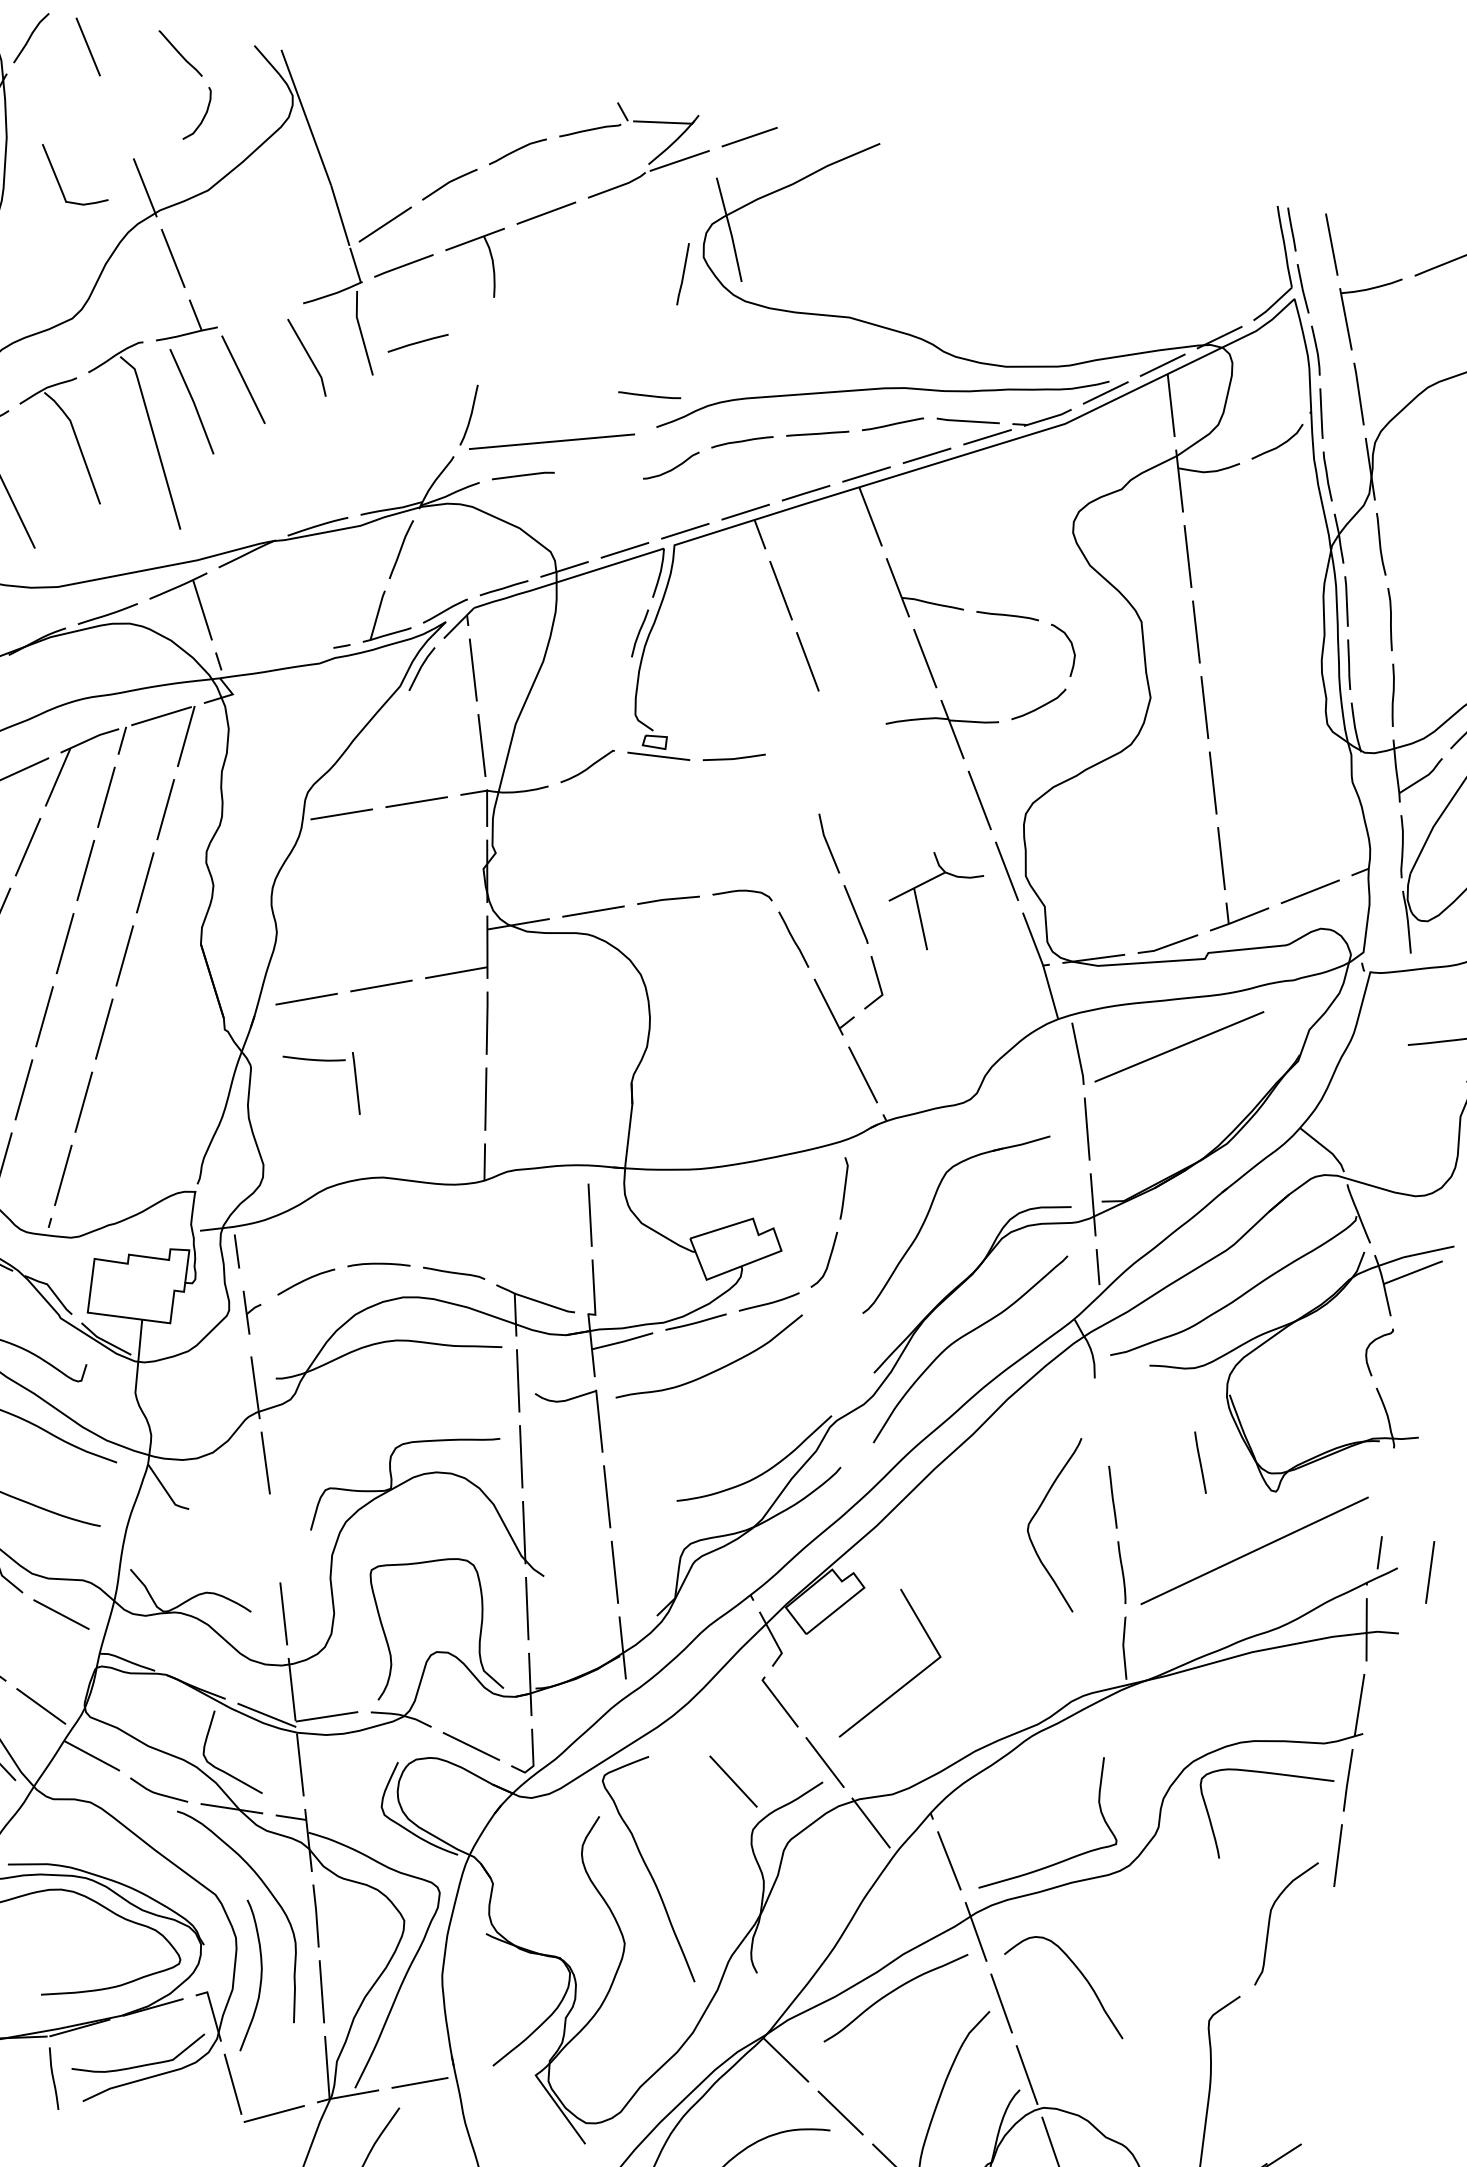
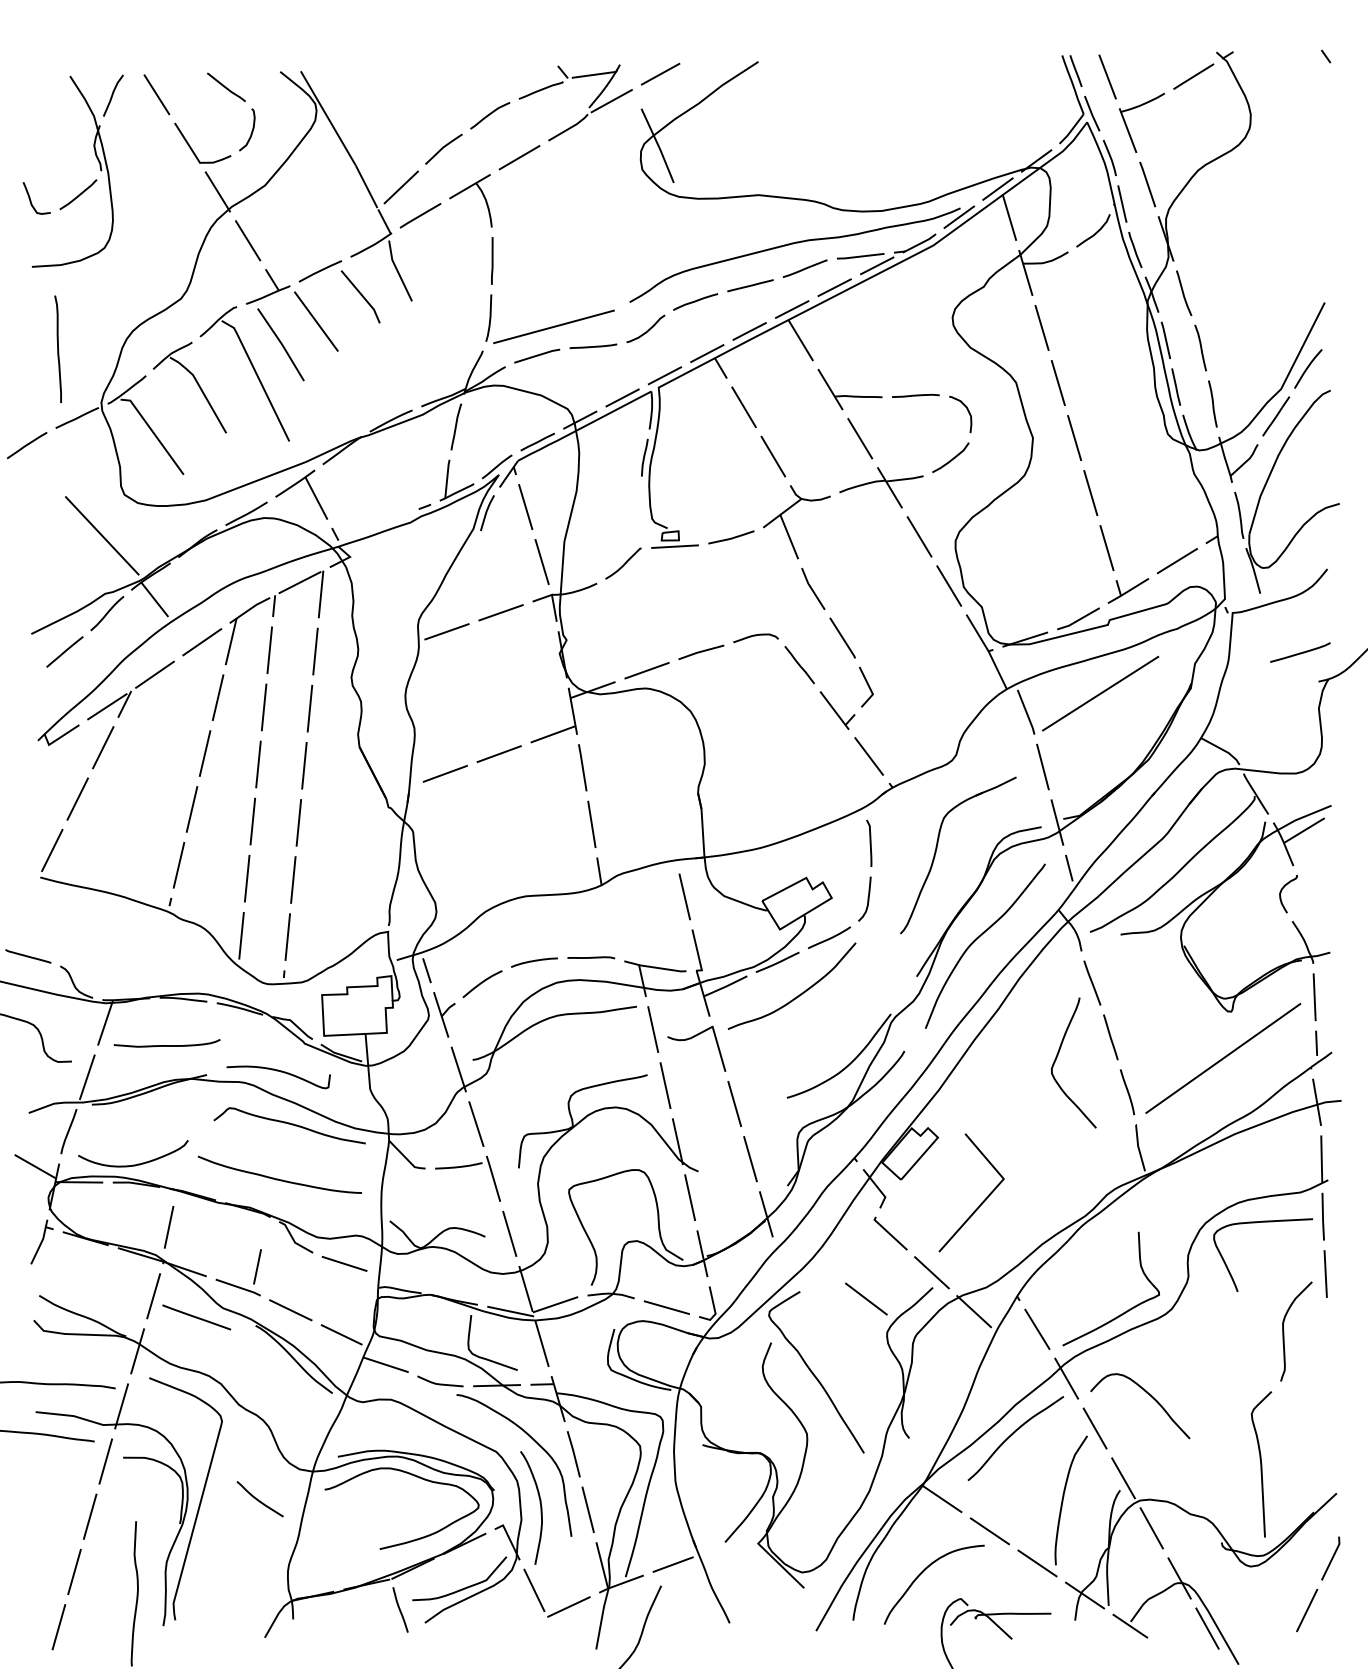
part: (59, 181) -> (192, 148), moved
line: (683, 273) -> (492, 260), moved
line: (418, 343) -> (320, 271), moved
line: (649, 395) -> (593, 346), moved
part: (918, 901) -> (785, 524), moved
part: (322, 1062) -> (465, 1167), moved
part: (249, 1312) -> (444, 1014), size x1.43
line: (1200, 1461) -> (1092, 982), moved
line: (1429, 1572) -> (1314, 997), moved

